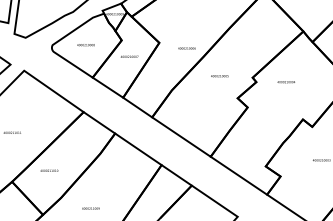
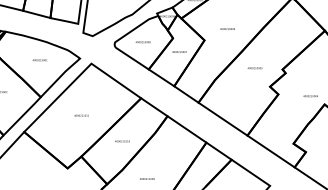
text: (186, 47) -> (227, 28), moved
text: (286, 82) -> (310, 96), moved
text: (49, 170) -> (122, 141), moved

